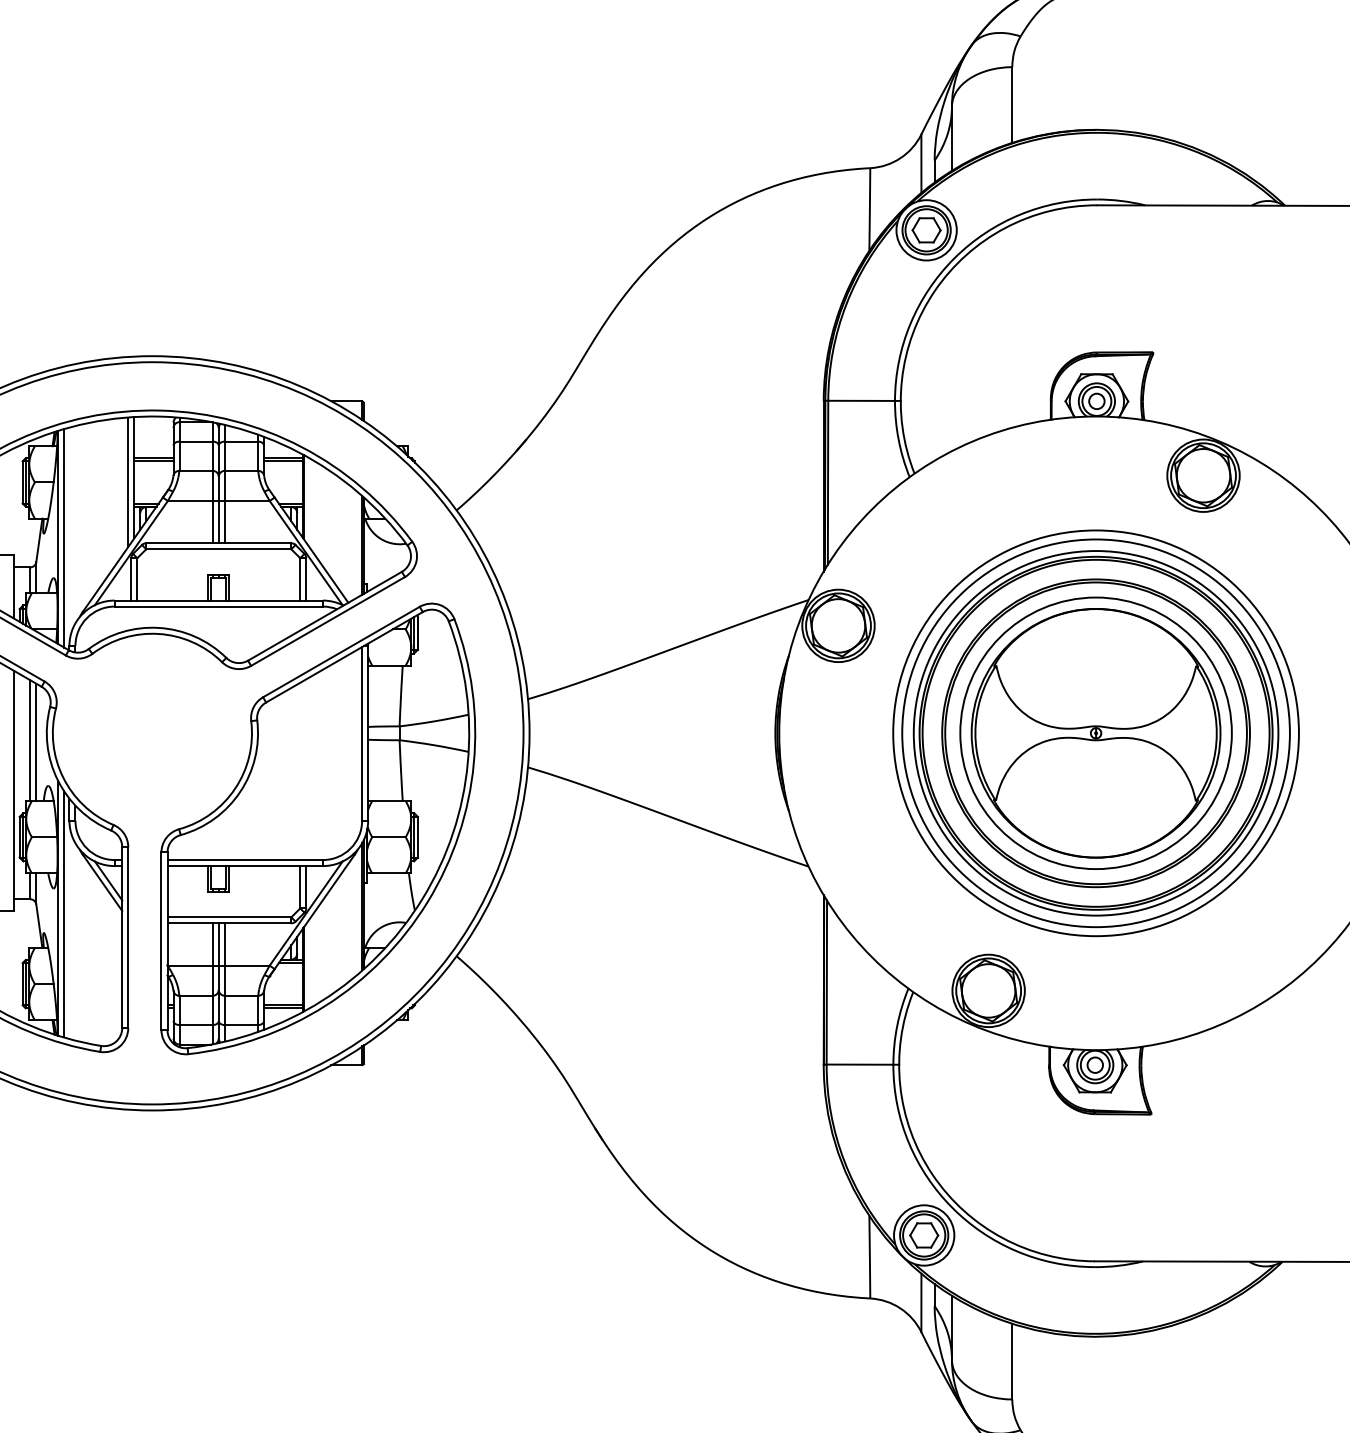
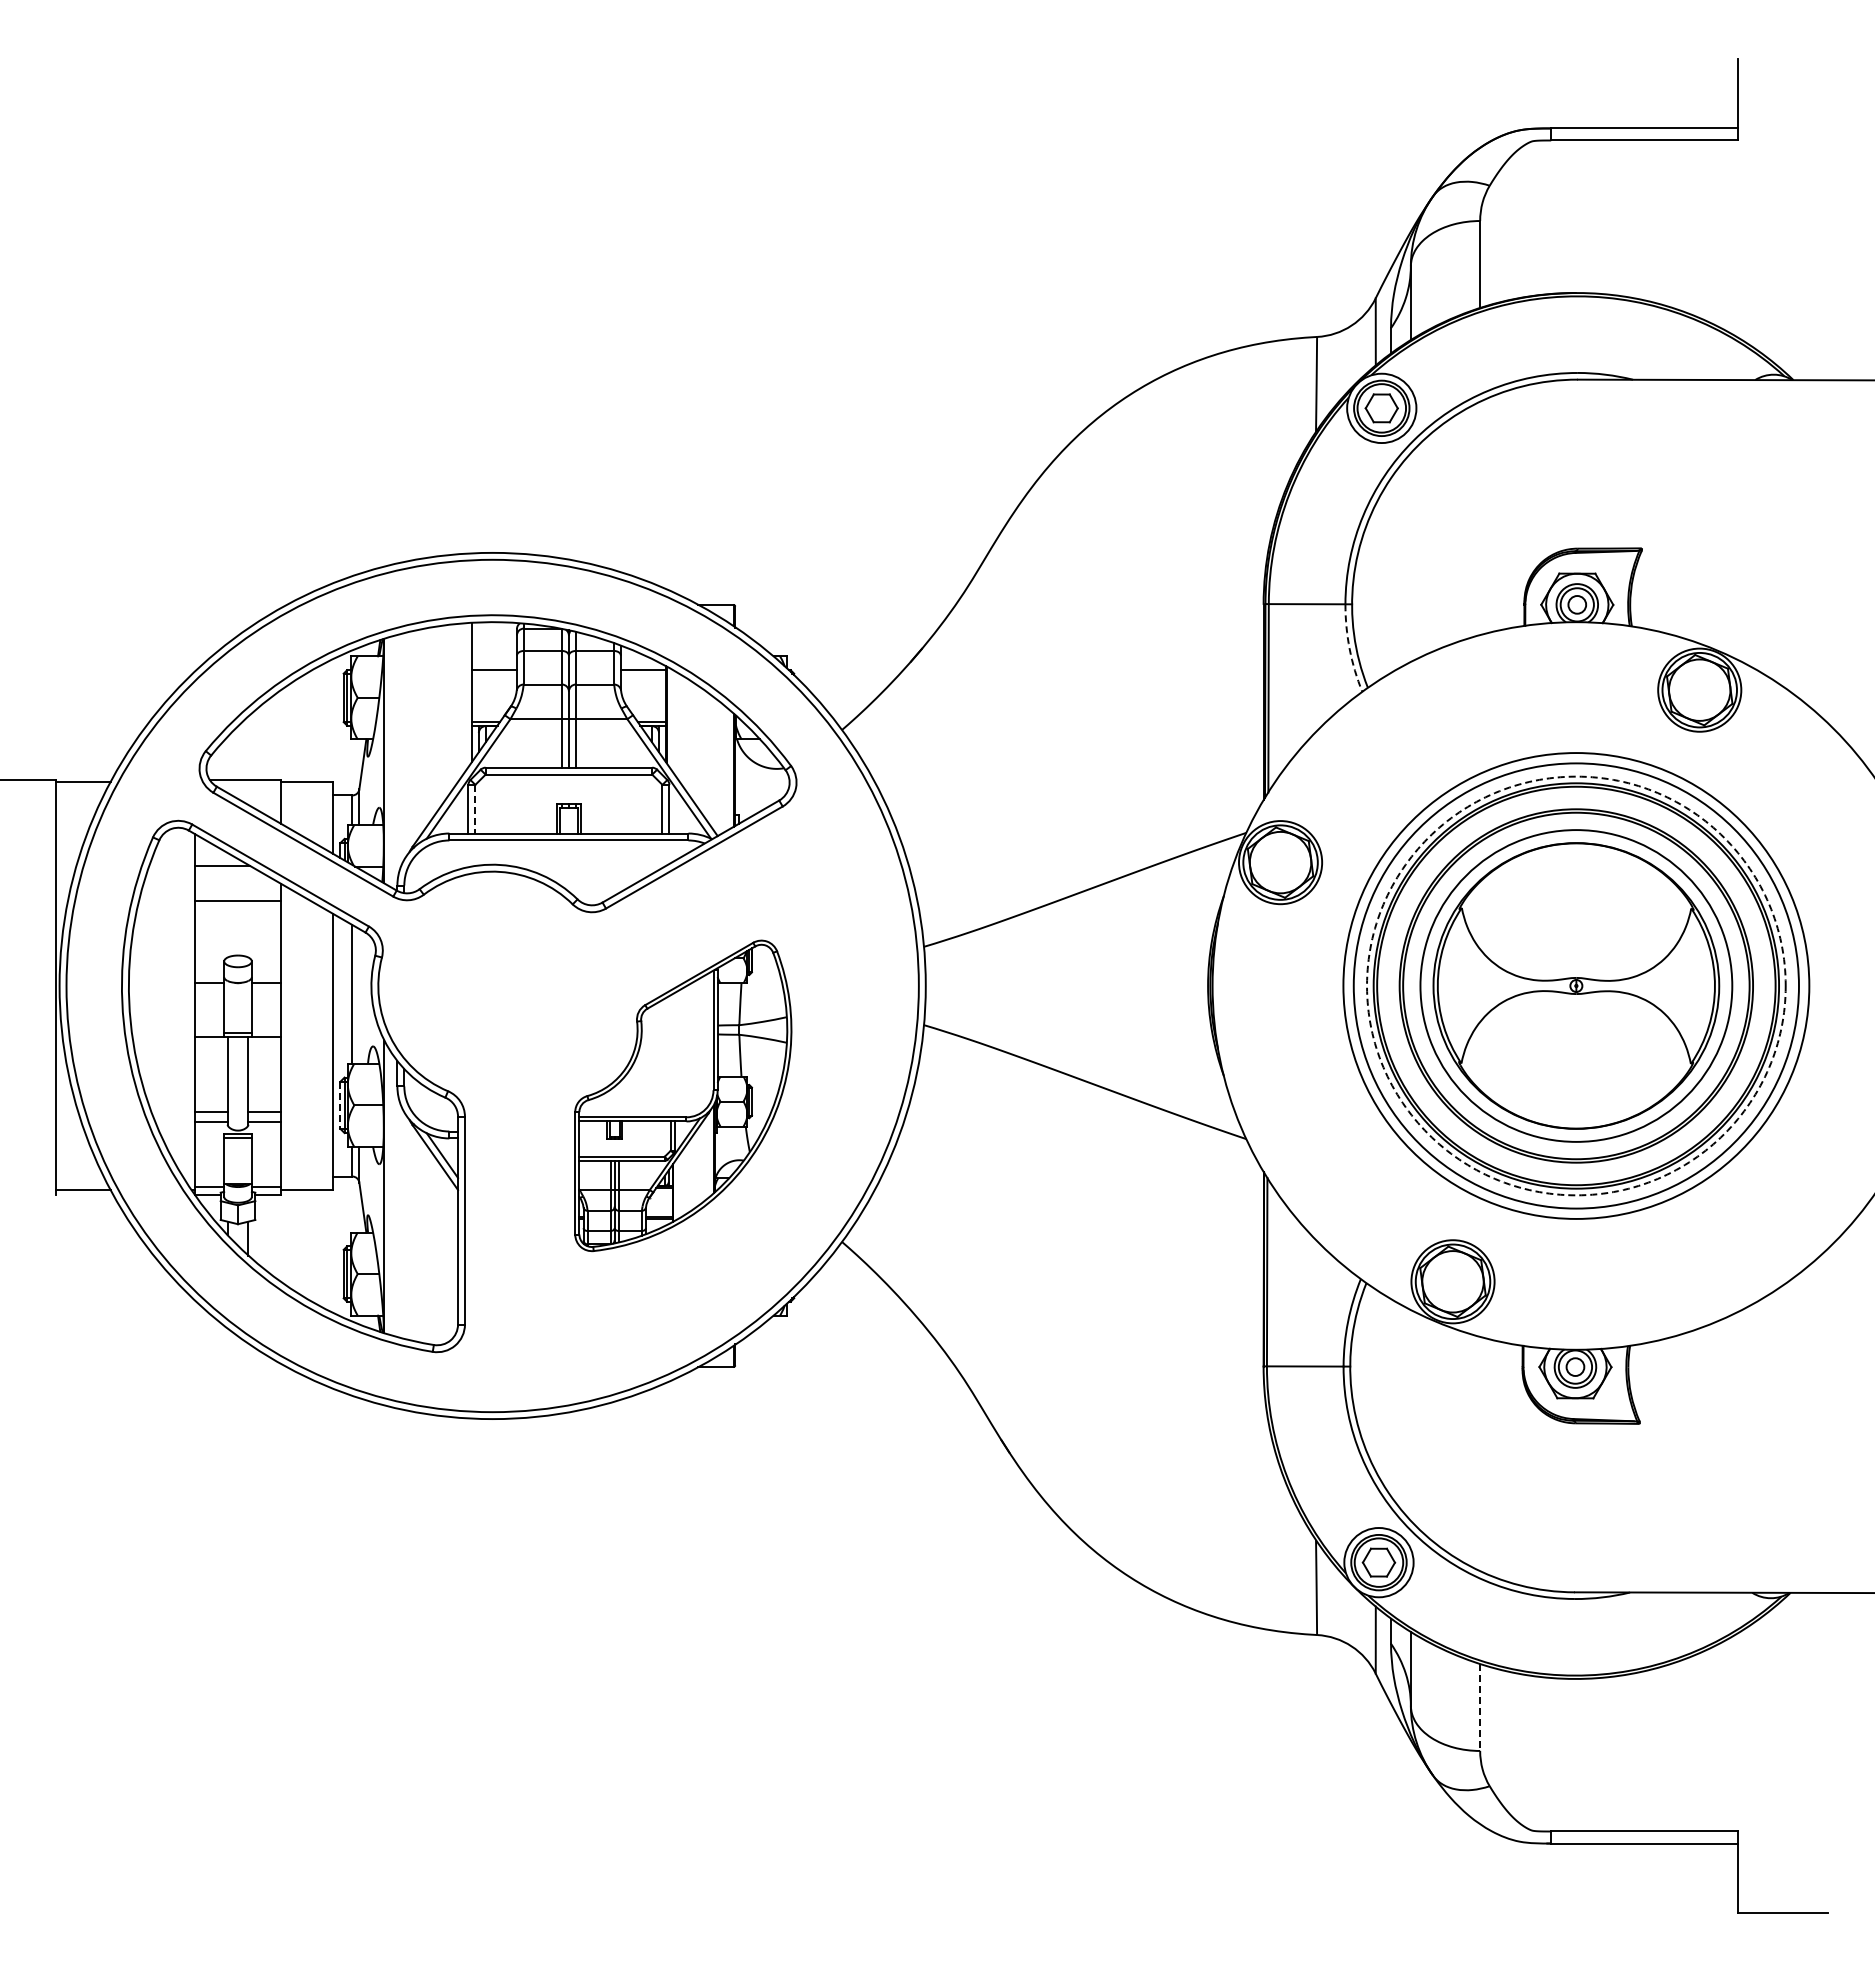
arc: (898, 439) -> (1349, 648), solid -> dashed
line: (153, 461) -> (493, 673), removed
line: (282, 461) -> (642, 673), removed
line: (127, 482) -> (464, 697), removed
line: (64, 537) -> (391, 761), removed
line: (137, 579) -> (475, 809), solid -> dashed
circle: (1096, 732) -> (1576, 985), solid -> dashed
line: (36, 742) -> (359, 996), removed
part: (318, 828) -> (683, 1095), size x0.6
line: (19, 837) -> (340, 1105), solid -> dashed
line: (64, 914) -> (391, 1193), removed
line: (1012, 1361) -> (1480, 1707), solid -> dashed

